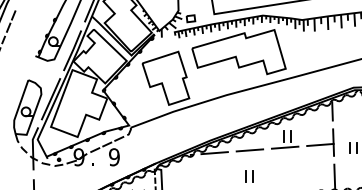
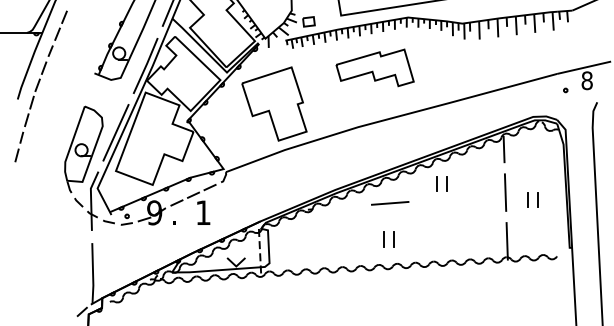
part: (238, 51) -> (374, 67), size x0.6
line: (320, 144) -> (487, 195), removed
line: (284, 147) -> (438, 199), removed
line: (214, 152) -> (341, 206), removed
text: (113, 157) -> (202, 212), 9 -> 1

